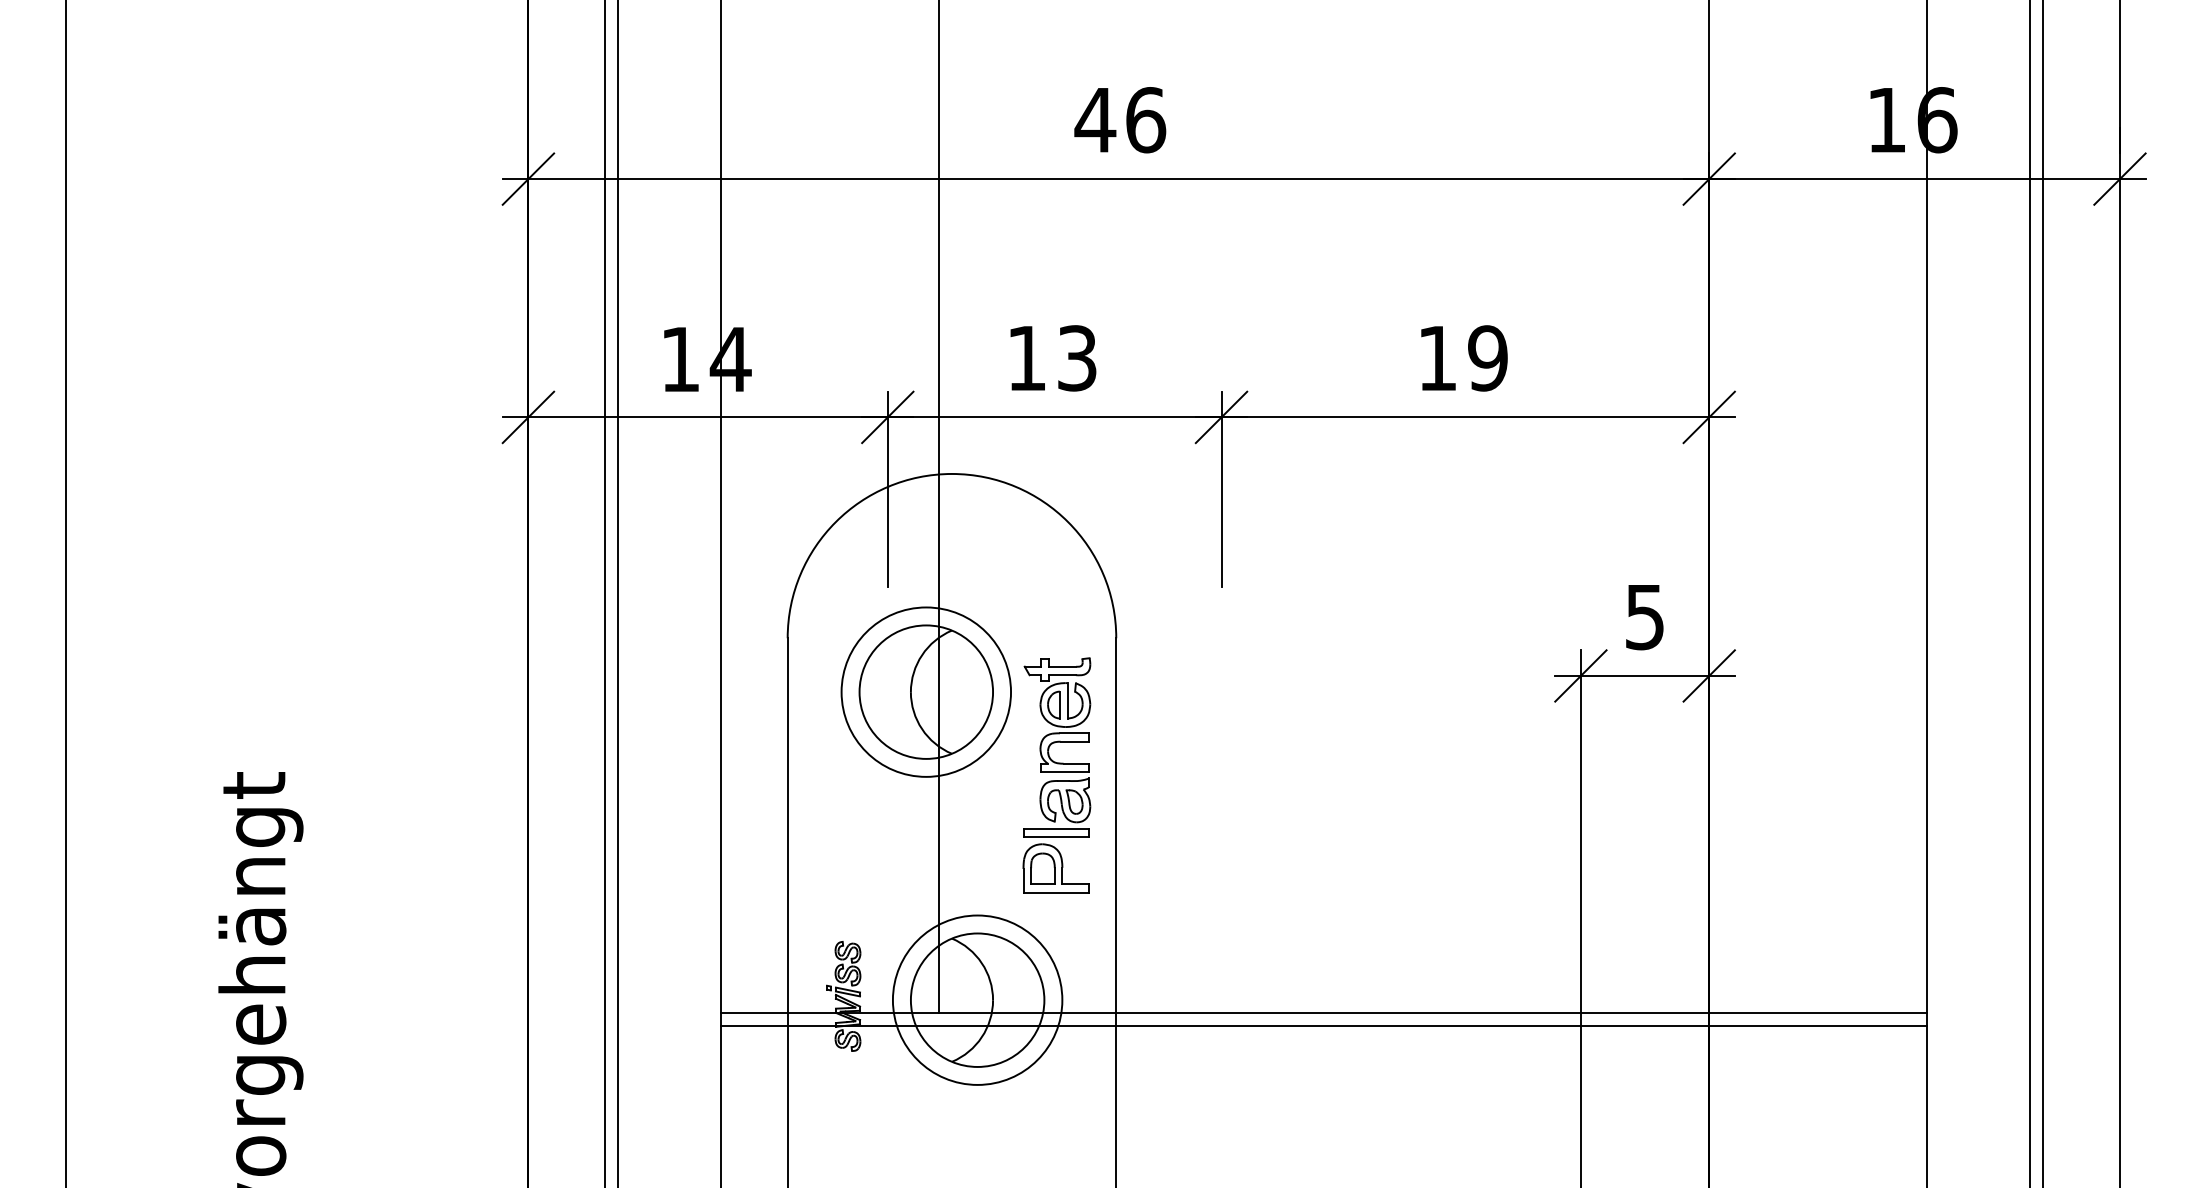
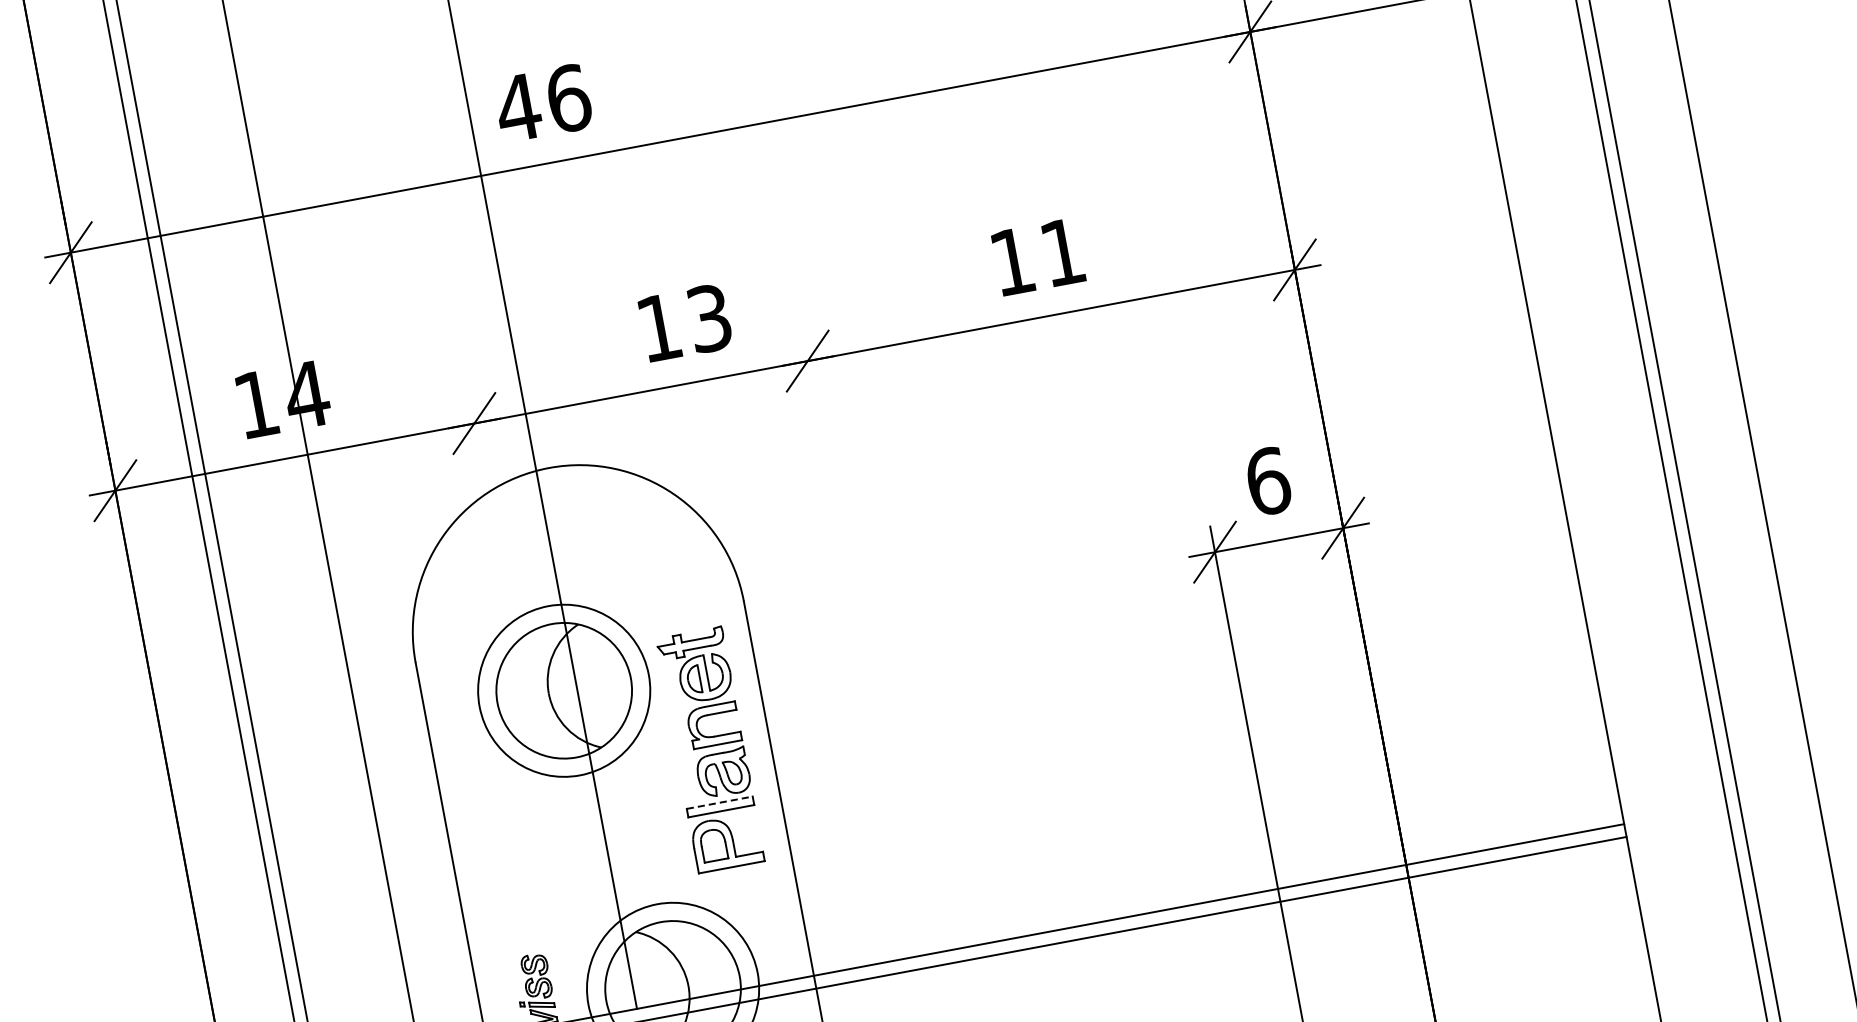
text: (1120, 120) -> (543, 103), moved
text: (1053, 358) -> (685, 323), moved
text: (1487, 358) -> (1062, 252), 19 -> 11
line: (887, 488) -> (487, 494), removed
line: (1221, 488) -> (820, 432), removed
text: (1645, 616) -> (1268, 480), 5 -> 6
line: (1056, 828) -> (719, 802), solid -> dashed

